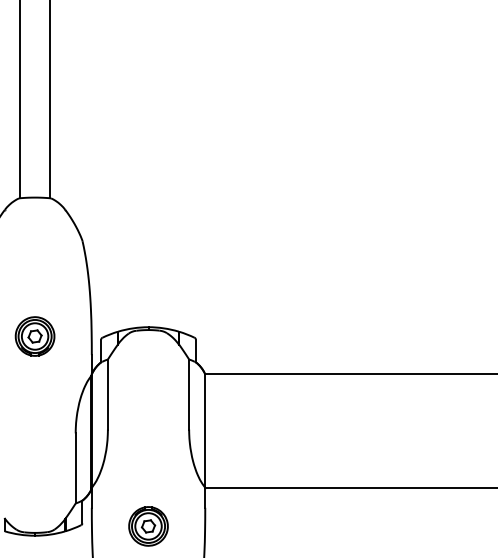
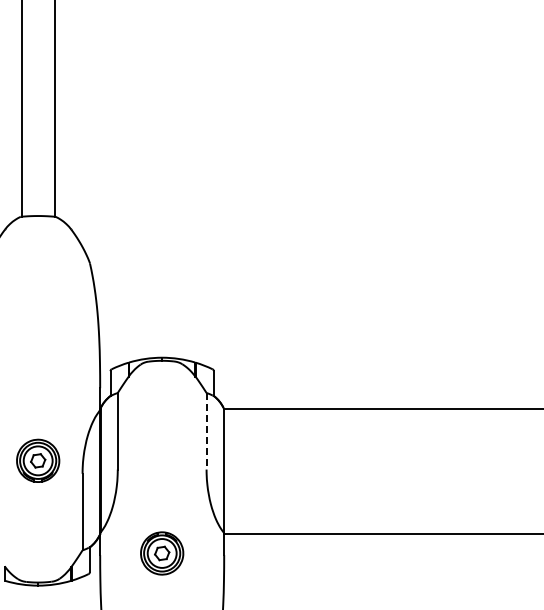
part: (35, 336) -> (38, 460), moved
line: (189, 394) -> (206, 431), solid -> dashed
part: (148, 526) -> (162, 553), moved

